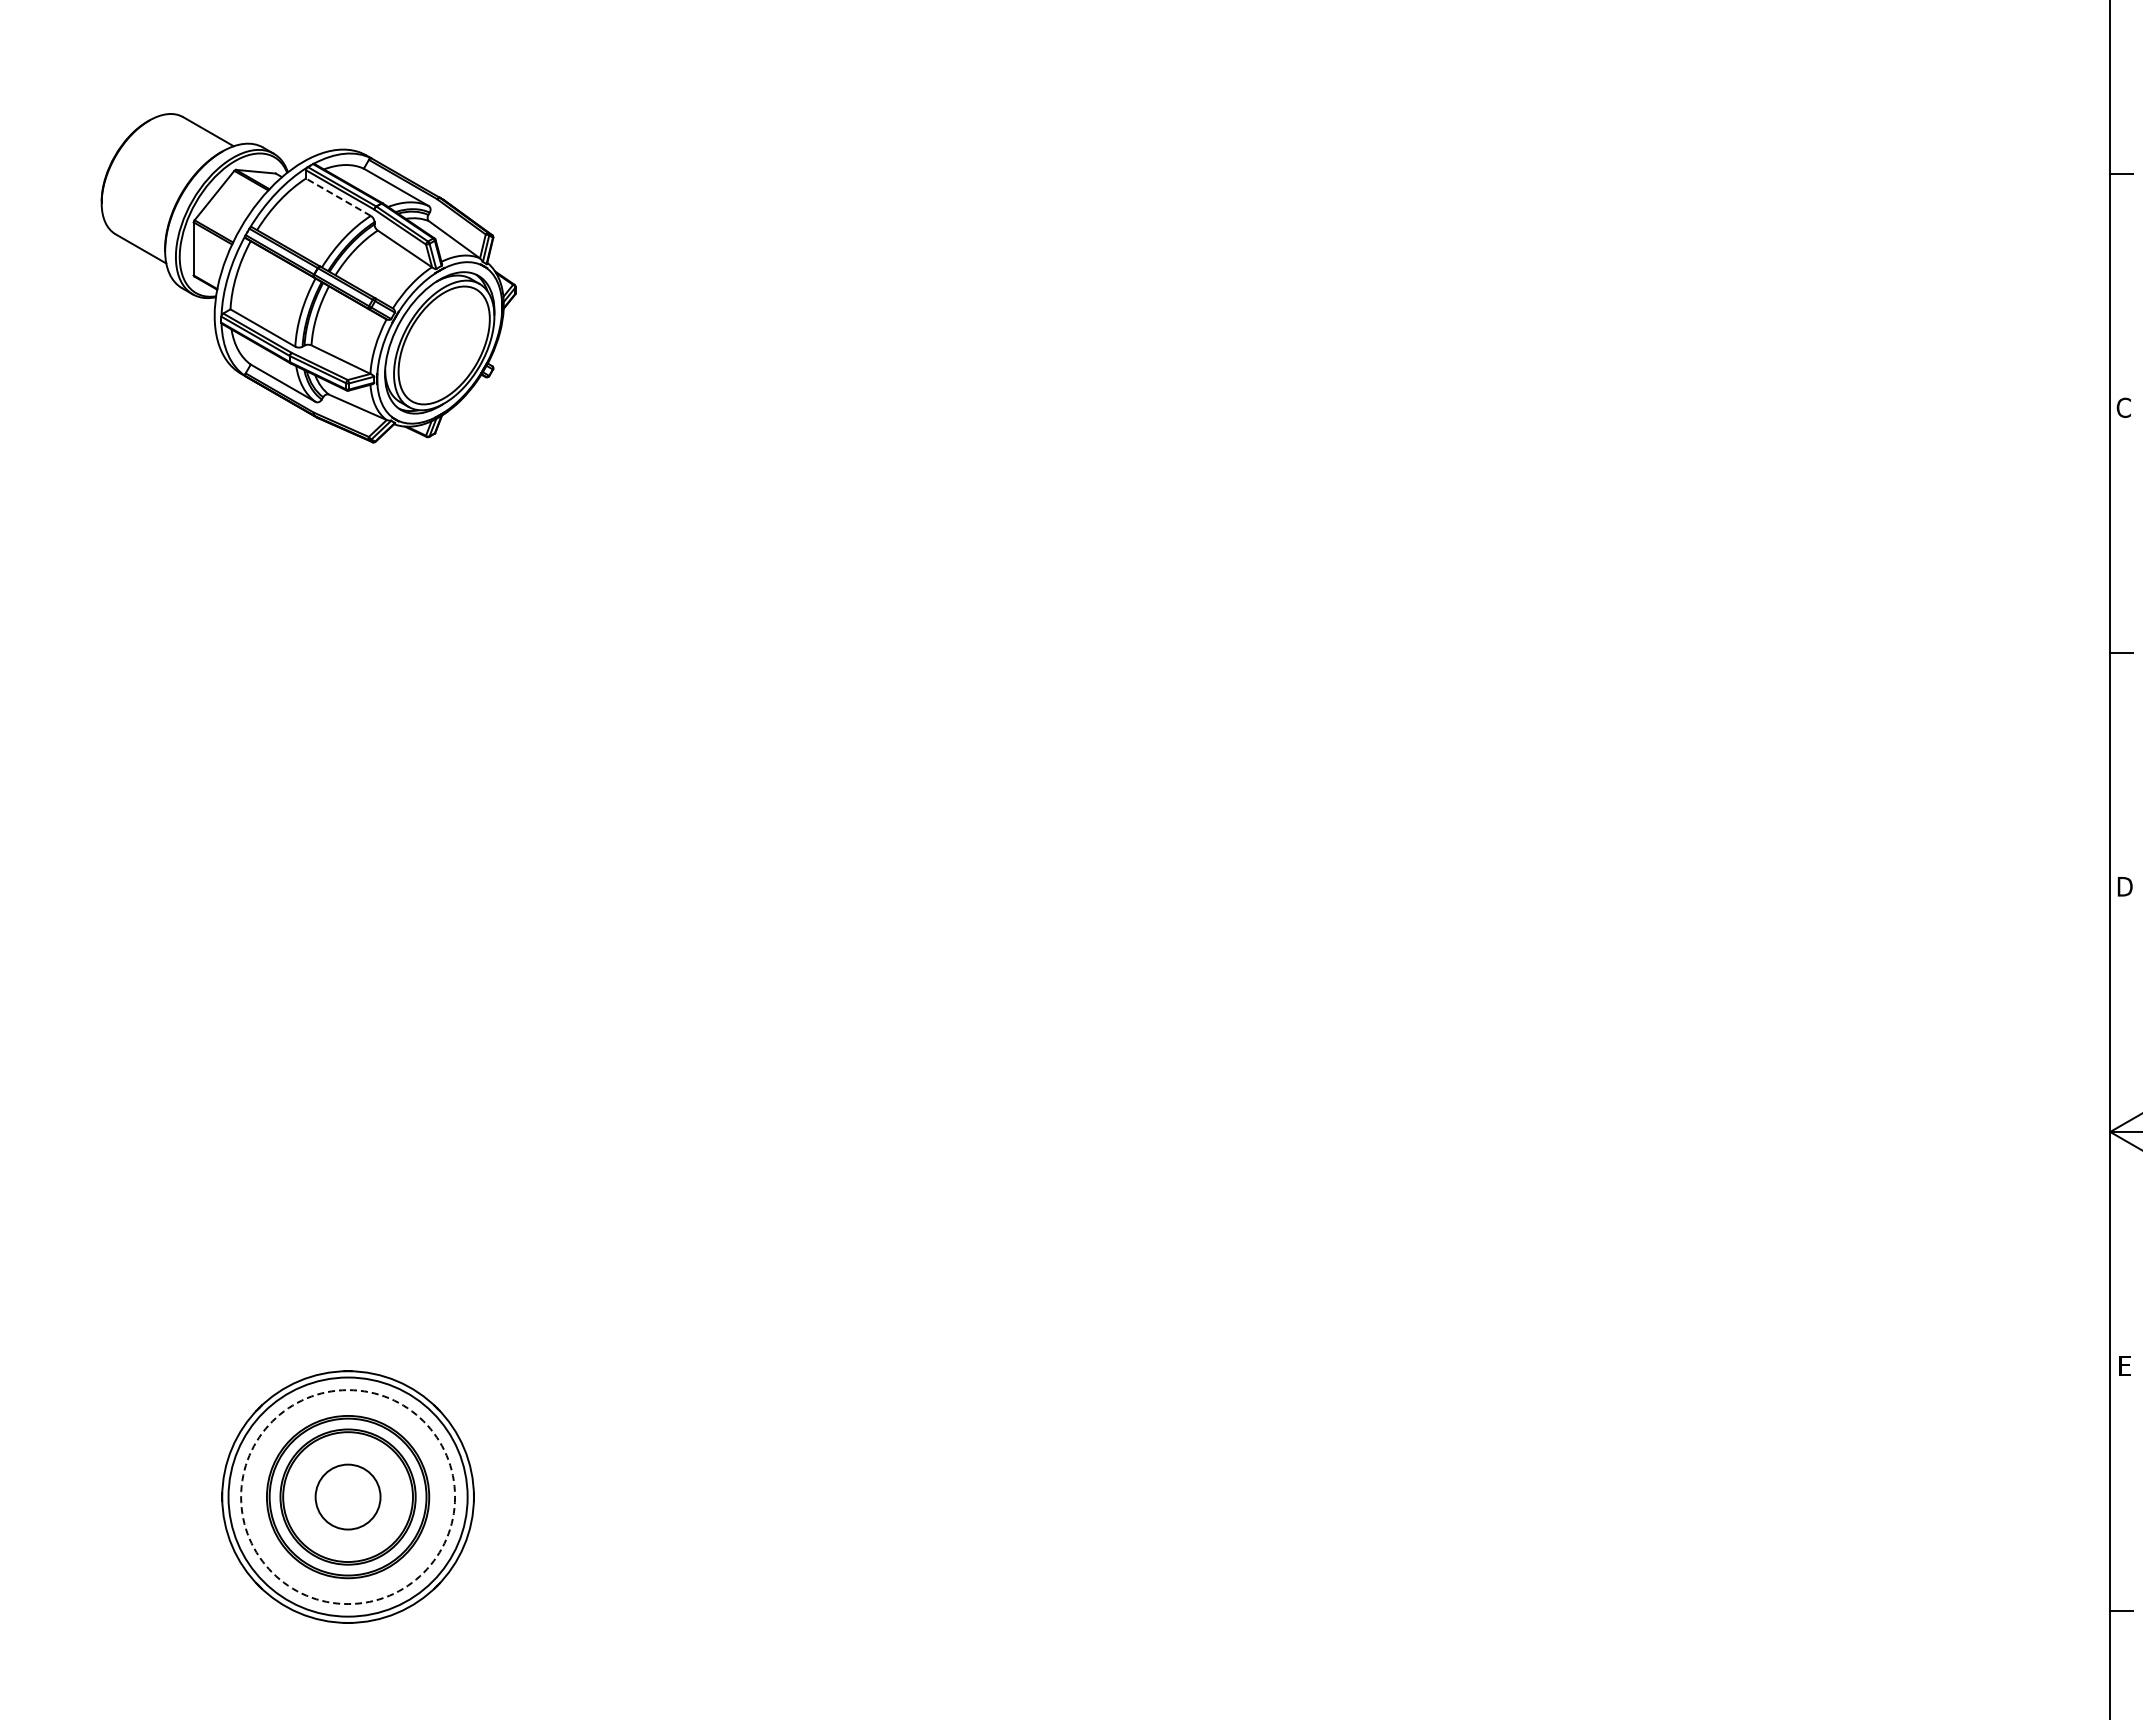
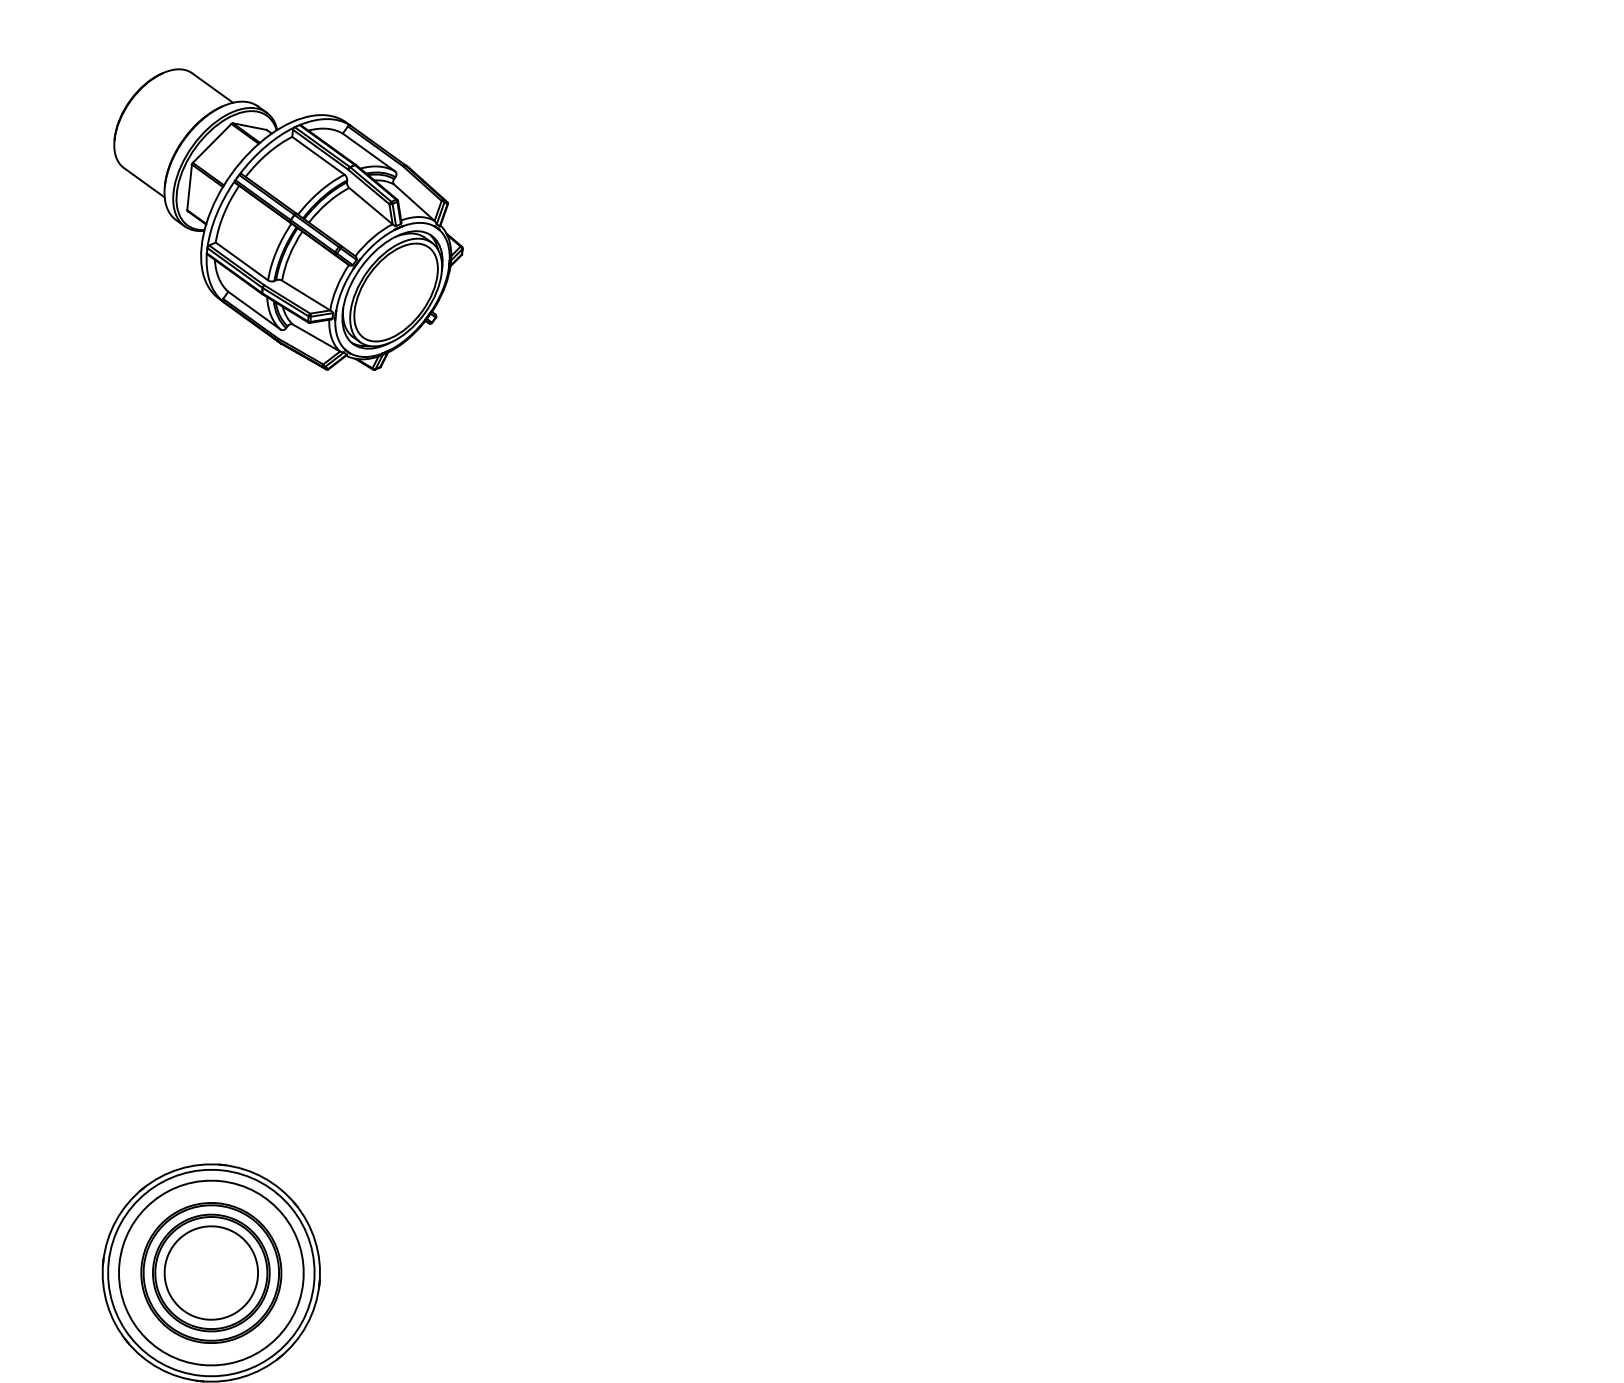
line: (338, 196) -> (318, 155), dashed -> solid
circle: (347, 1496) -> (210, 1272), size x1.67
circle: (348, 1497) -> (211, 1273), dashed -> solid

